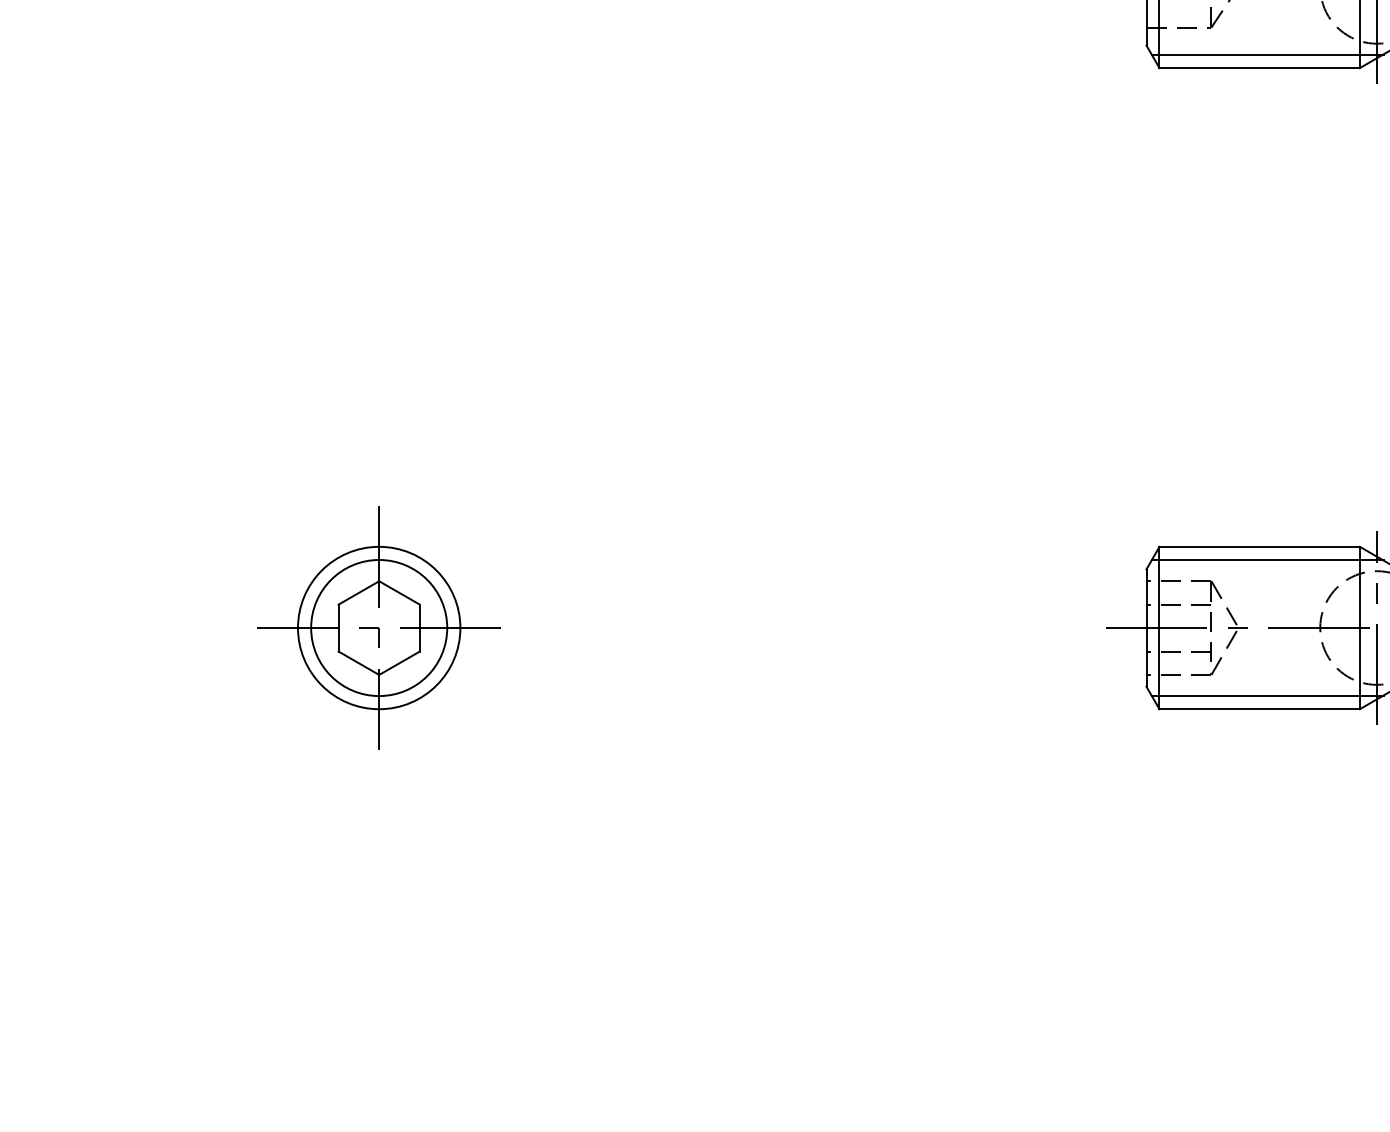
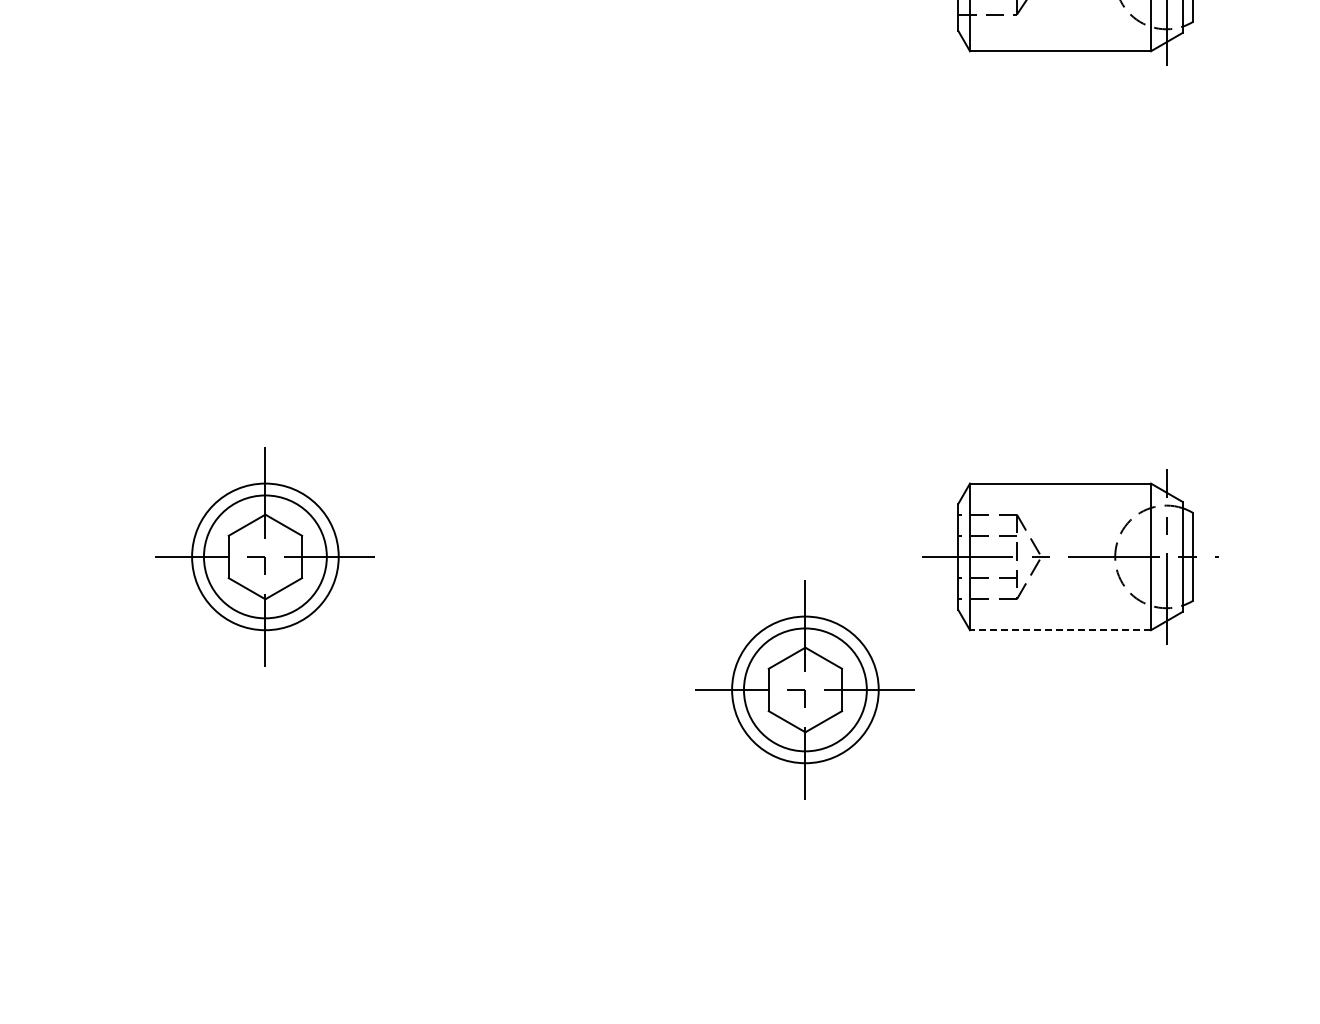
line: (1267, 55) -> (1067, 39), removed
line: (1267, 560) -> (1067, 495), removed
line: (1267, 696) -> (1067, 618), removed
line: (1259, 709) -> (1060, 630), solid -> dashed
part: (976, 774) -> (804, 689), added

